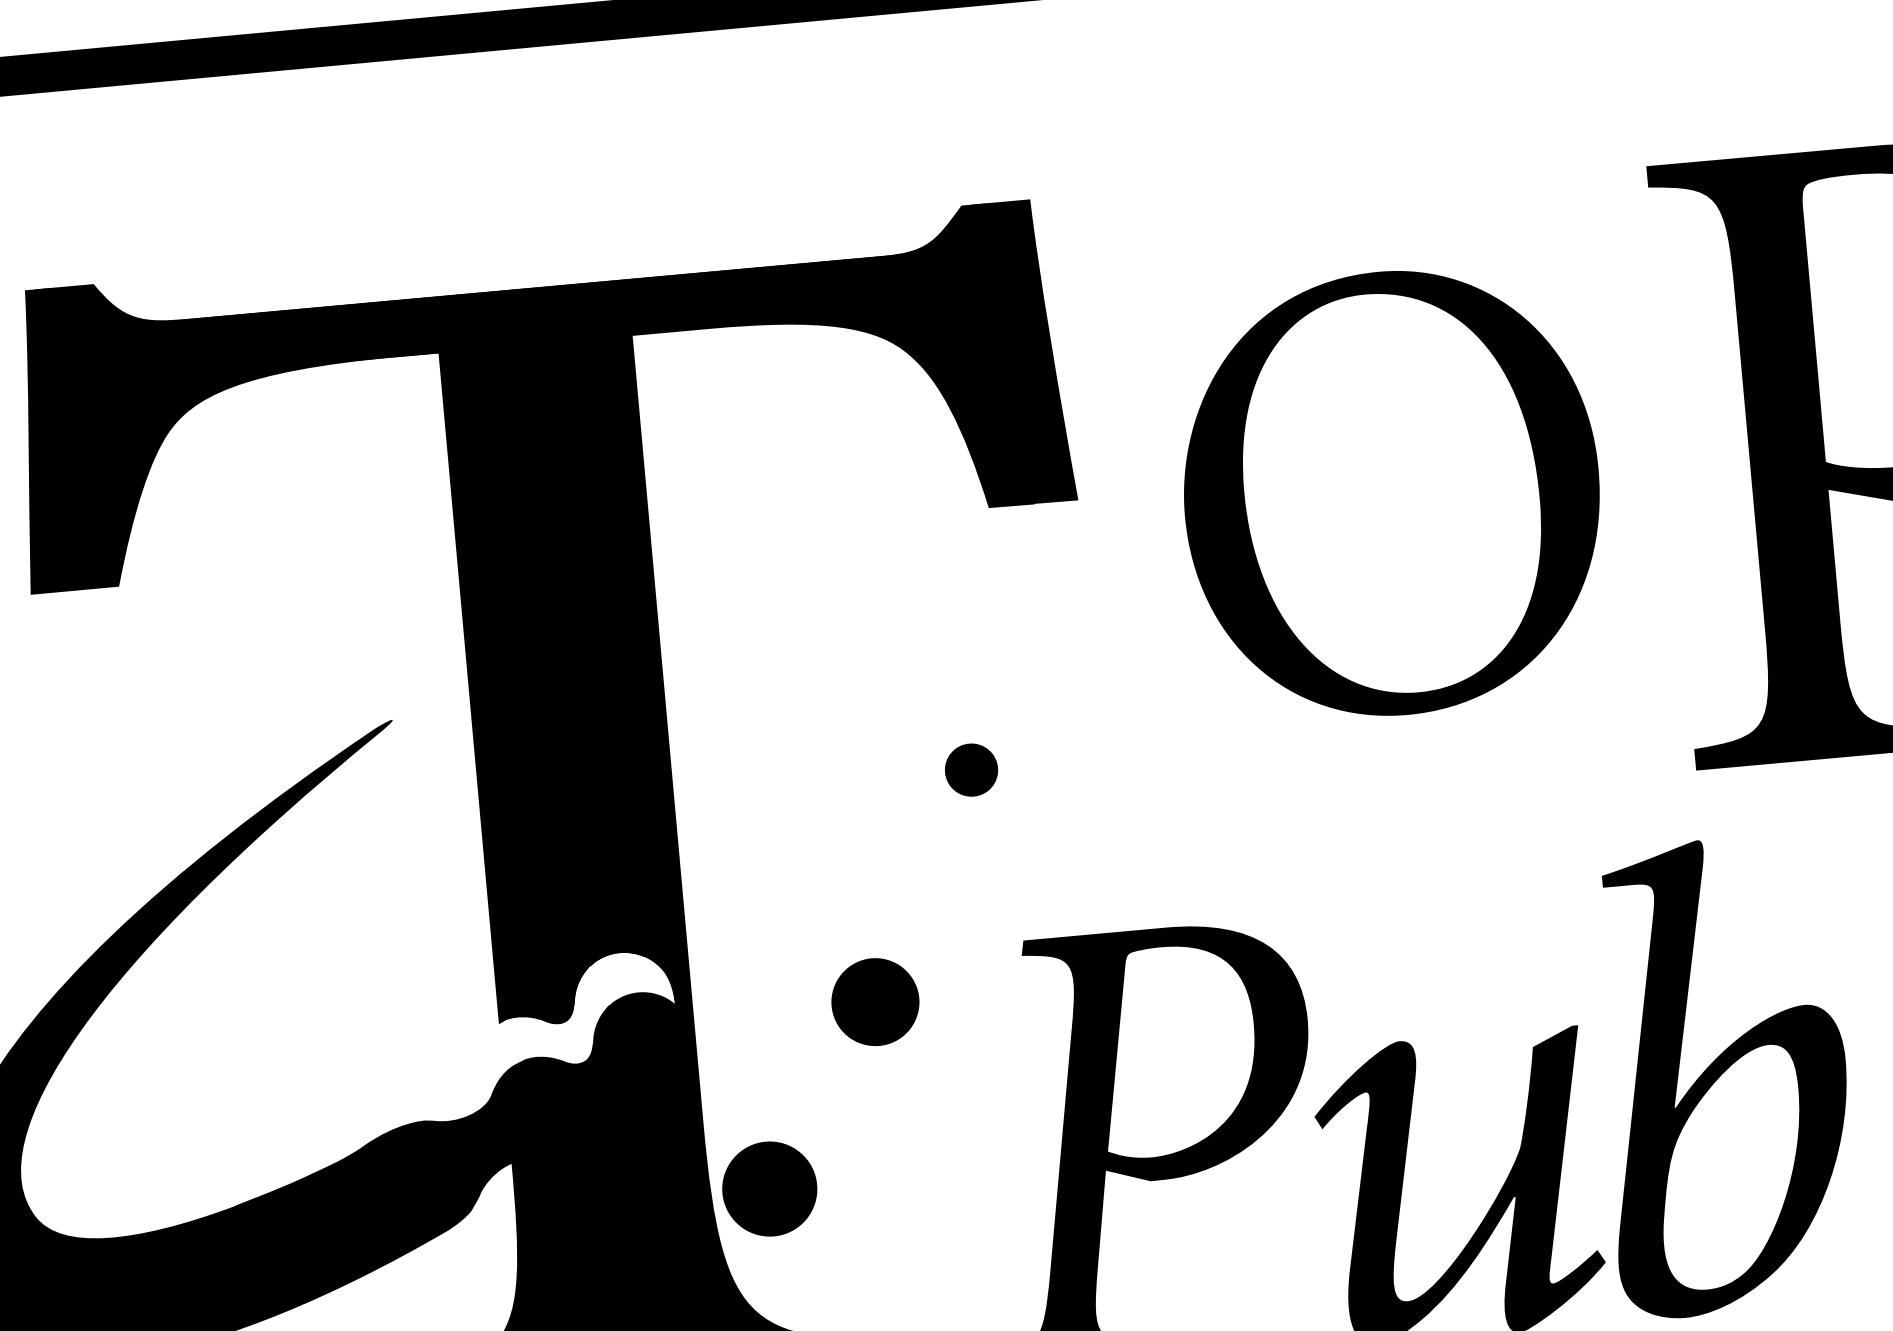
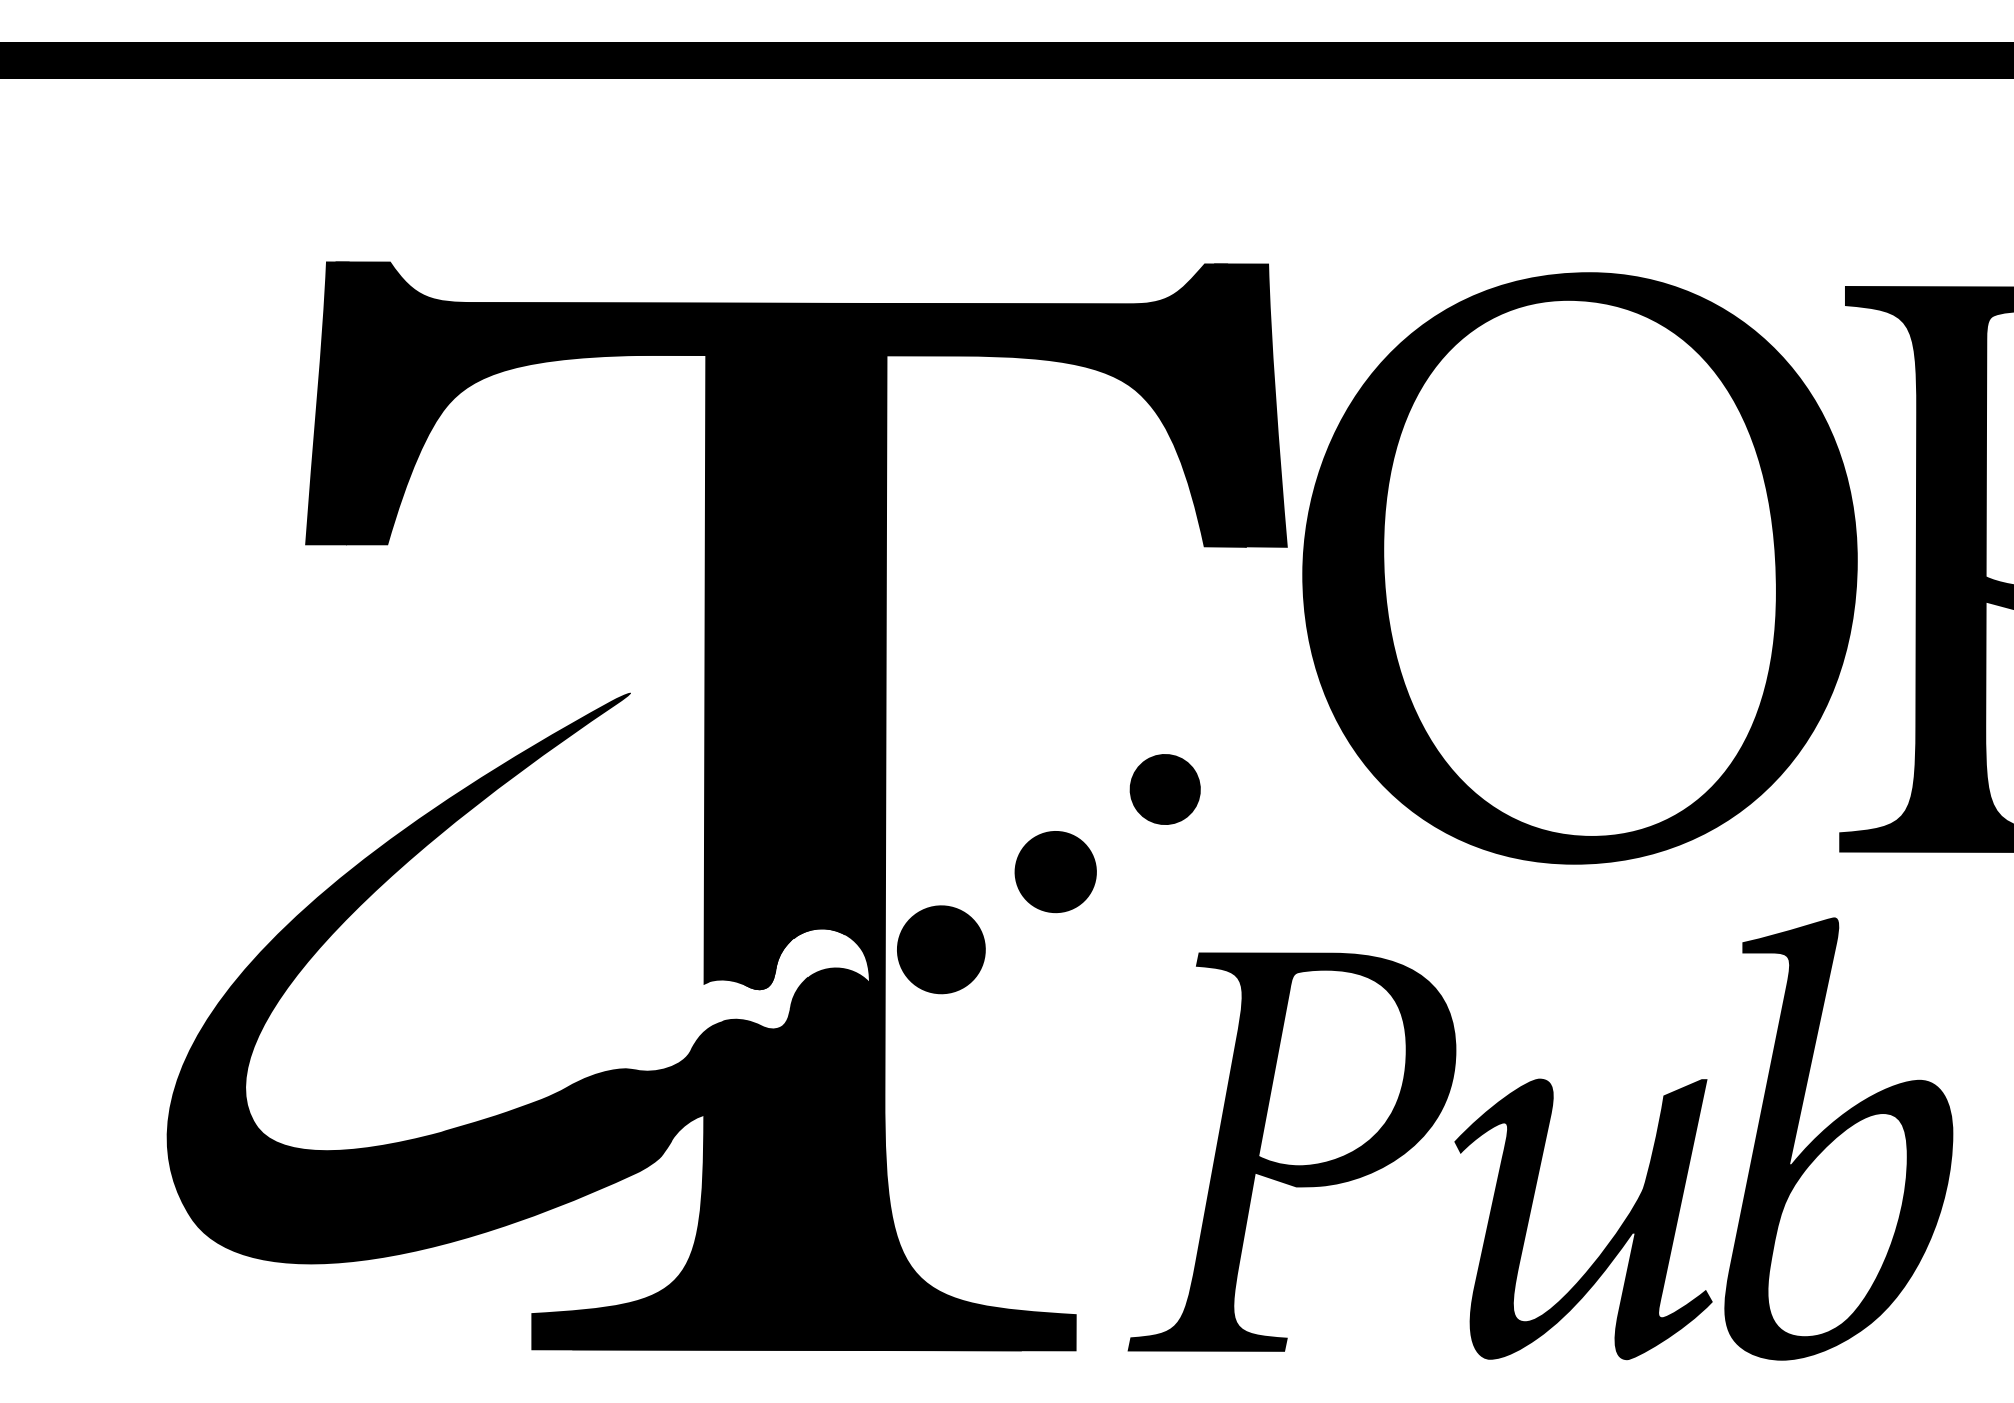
part: (1391, 493) -> (1579, 568), size x1.43
part: (970, 770) -> (1164, 789), size x1.43
part: (875, 1002) -> (1055, 872), moved
part: (769, 1188) -> (941, 949), moved

